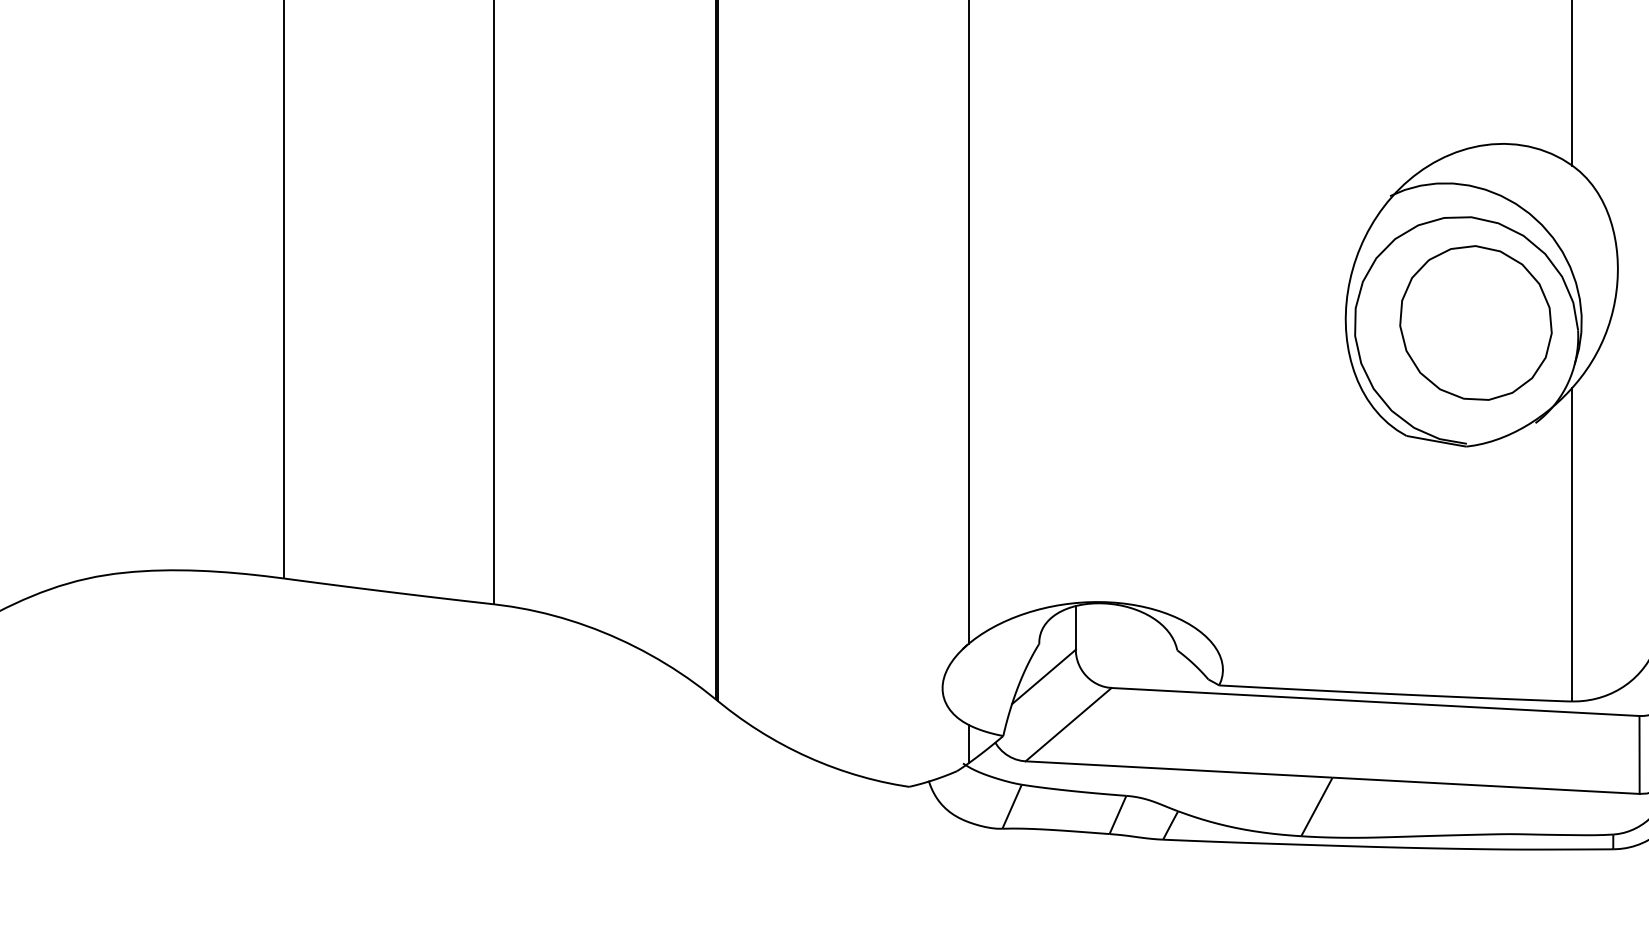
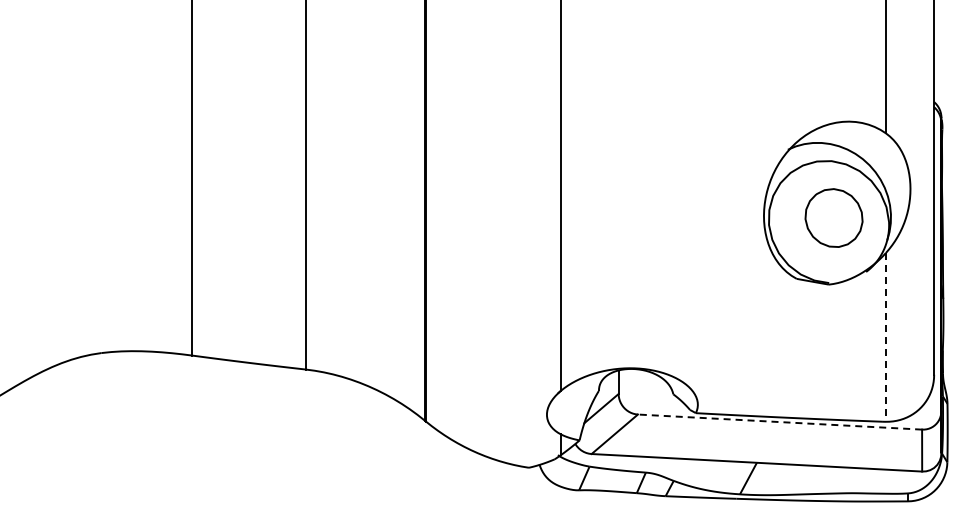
part: (1474, 321) -> (833, 217), size x0.7
line: (1571, 544) -> (885, 337), solid -> dashed
line: (1374, 702) -> (779, 422), solid -> dashed

